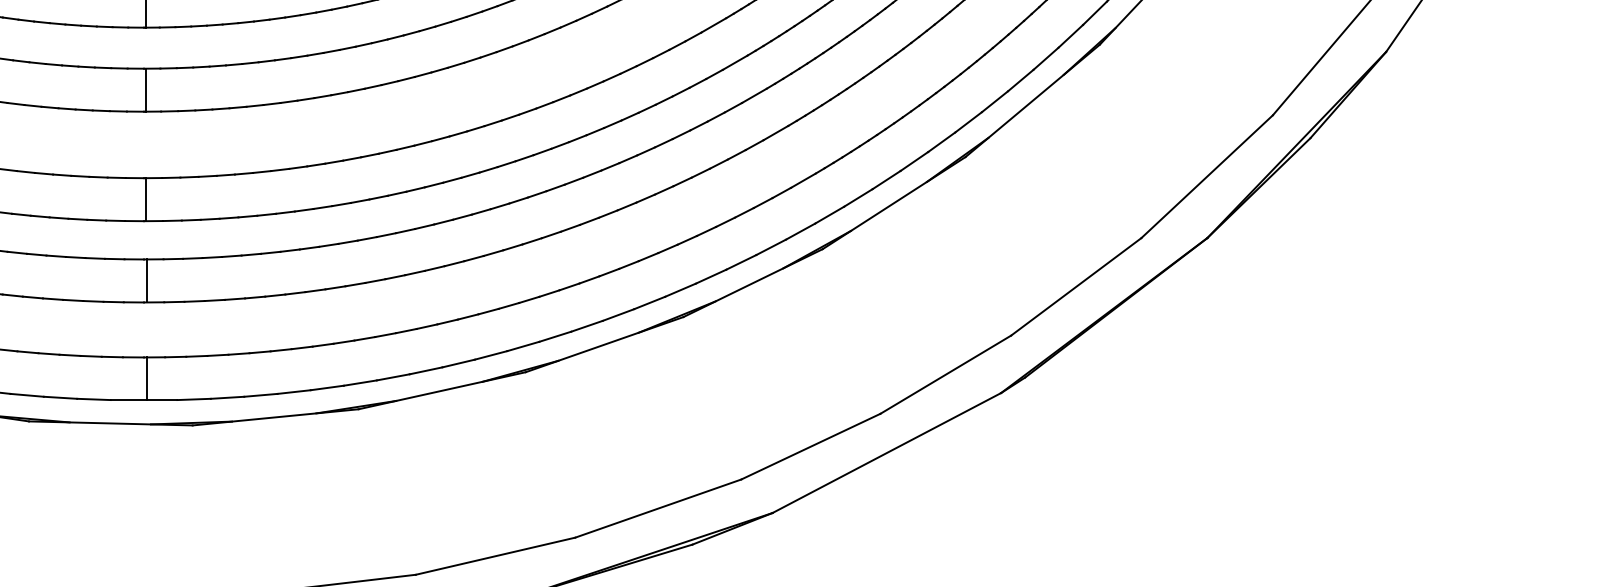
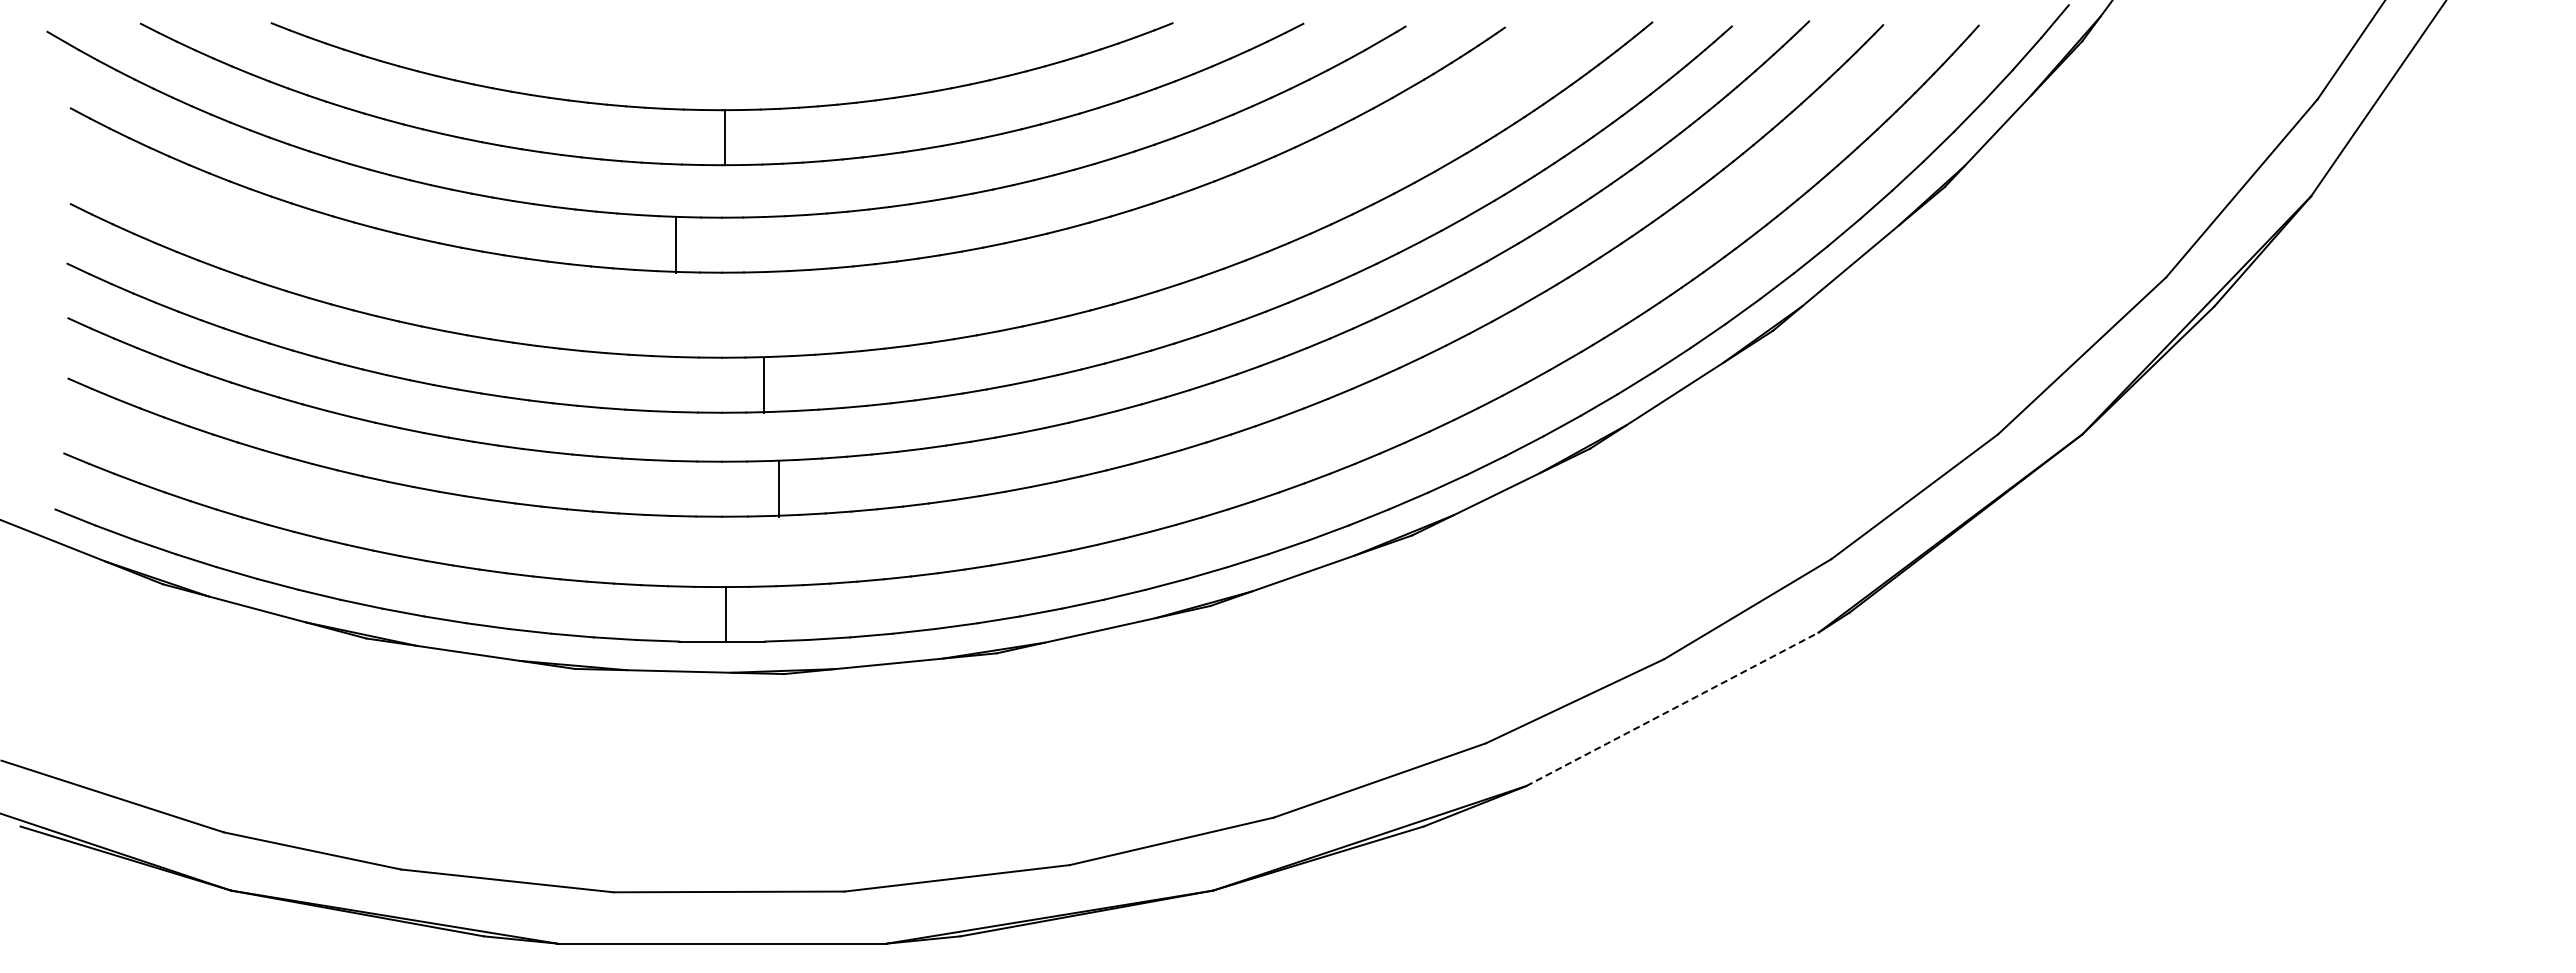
line: (145, 89) -> (675, 244), moved
line: (146, 199) -> (764, 384), moved
line: (146, 280) -> (779, 488), moved
line: (886, 453) -> (1672, 709), solid -> dashed

